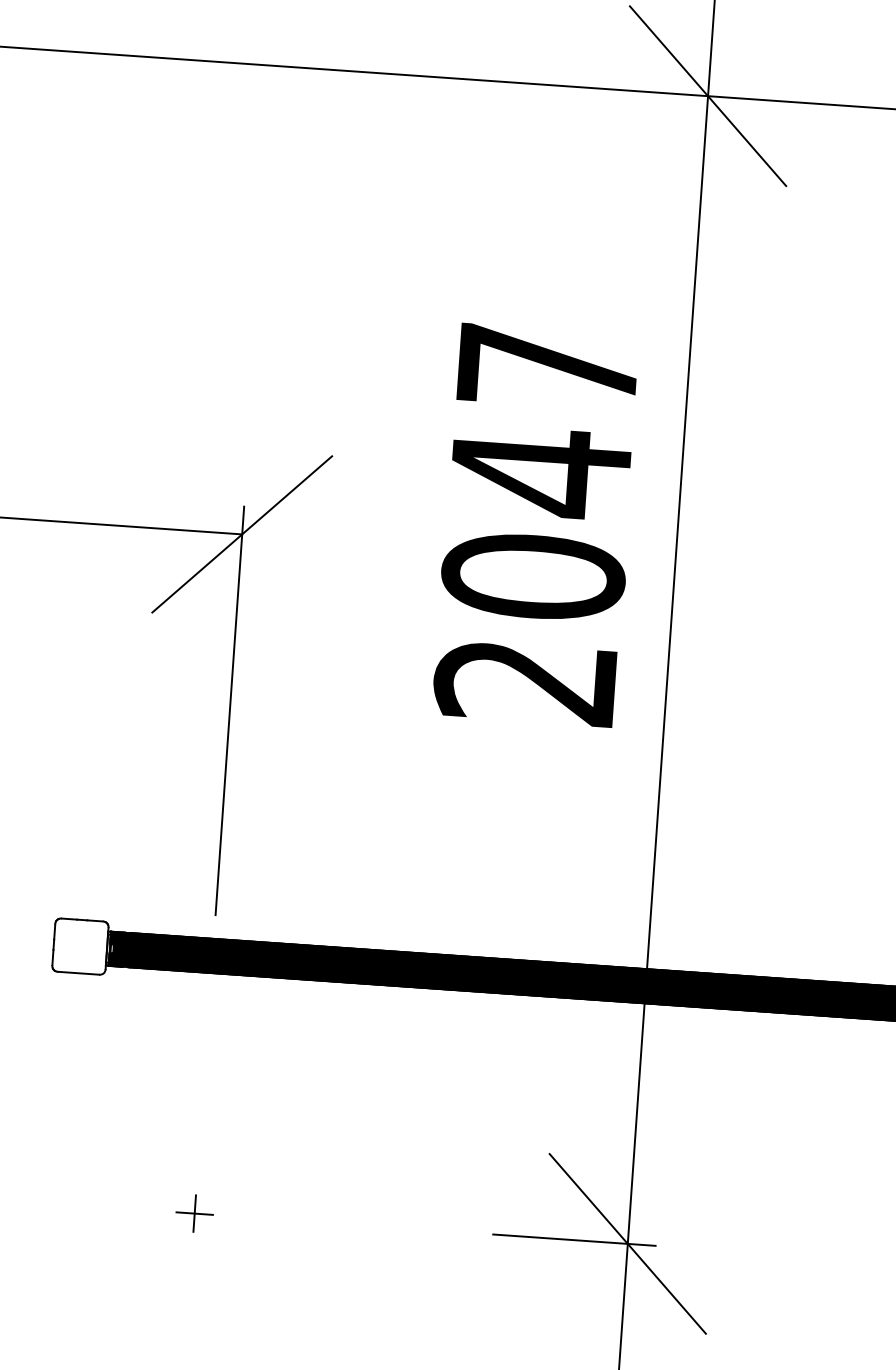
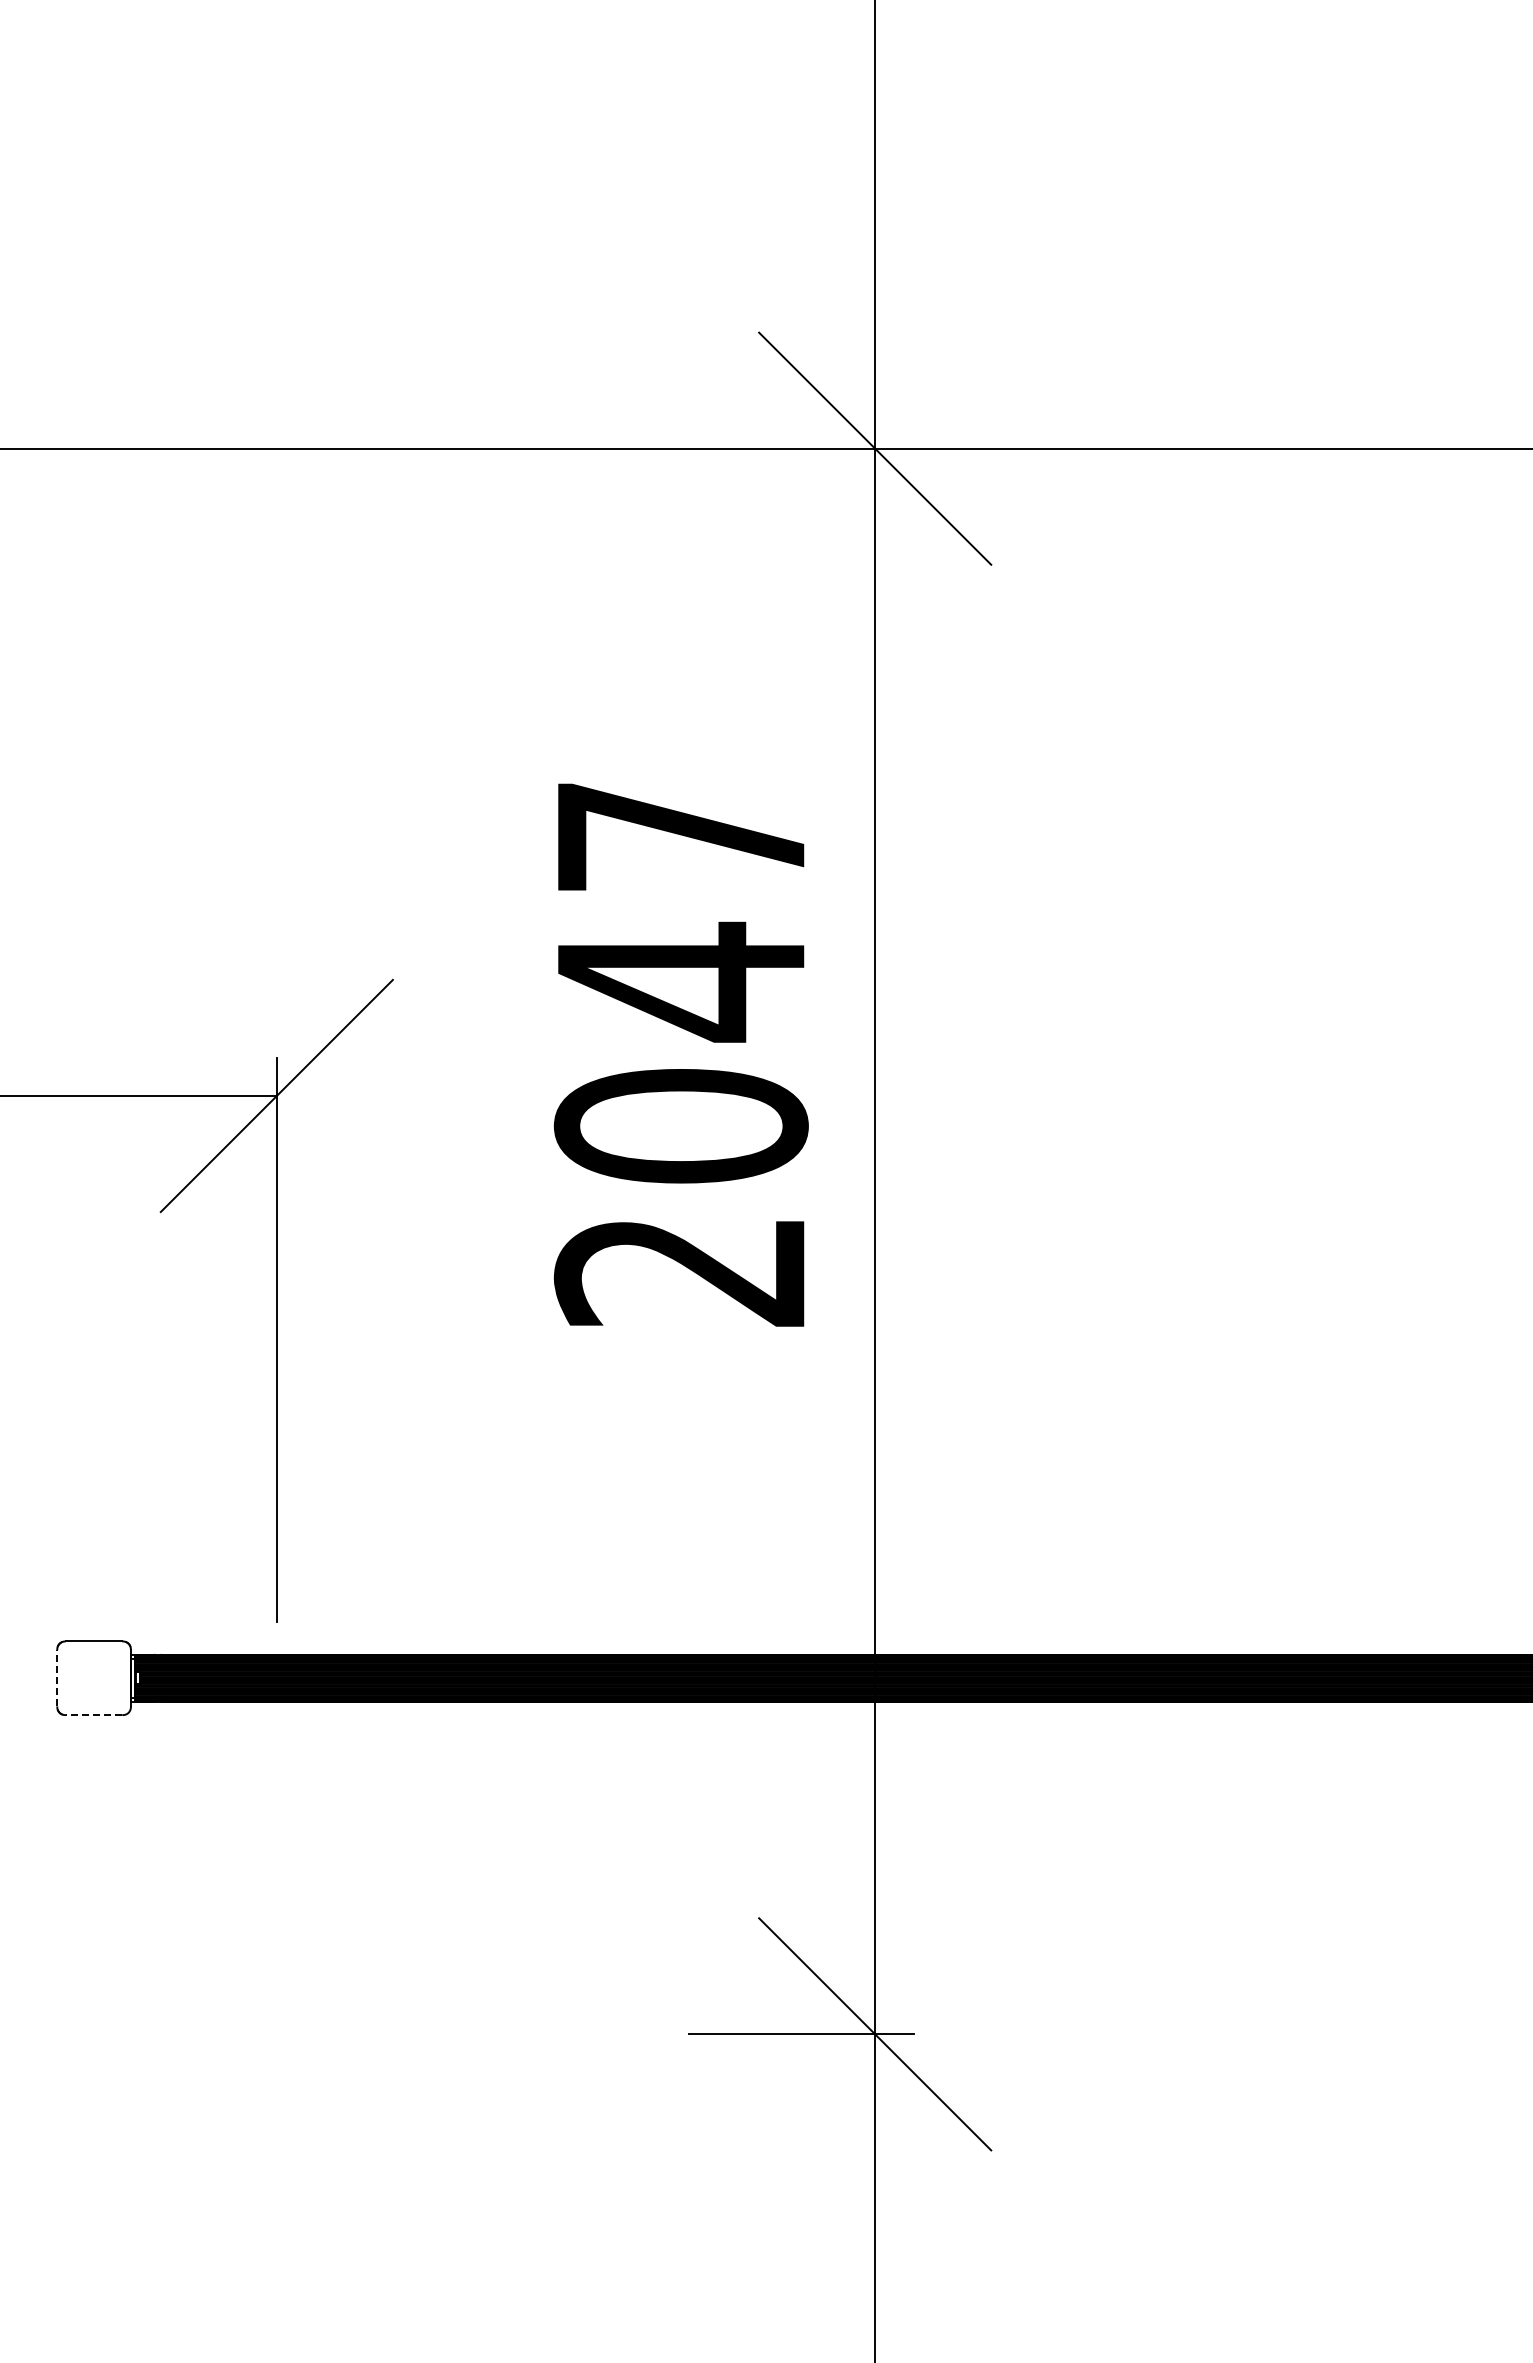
line: (54, 944) -> (57, 1677), solid -> dashed
line: (78, 973) -> (93, 1715), solid -> dashed
part: (194, 1212) -> (276, 2033), removed

